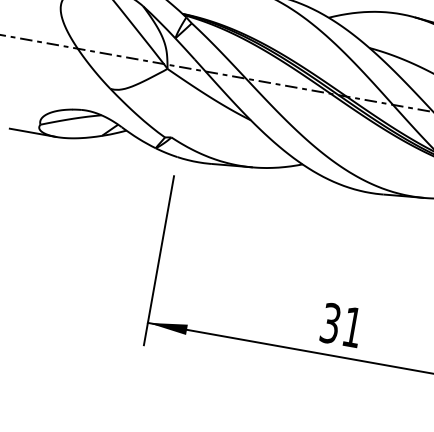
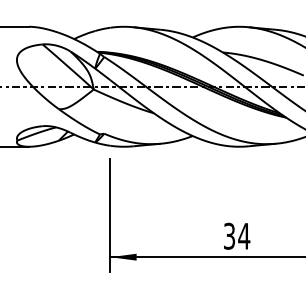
text: (352, 327) -> (244, 236), 31 -> 34

